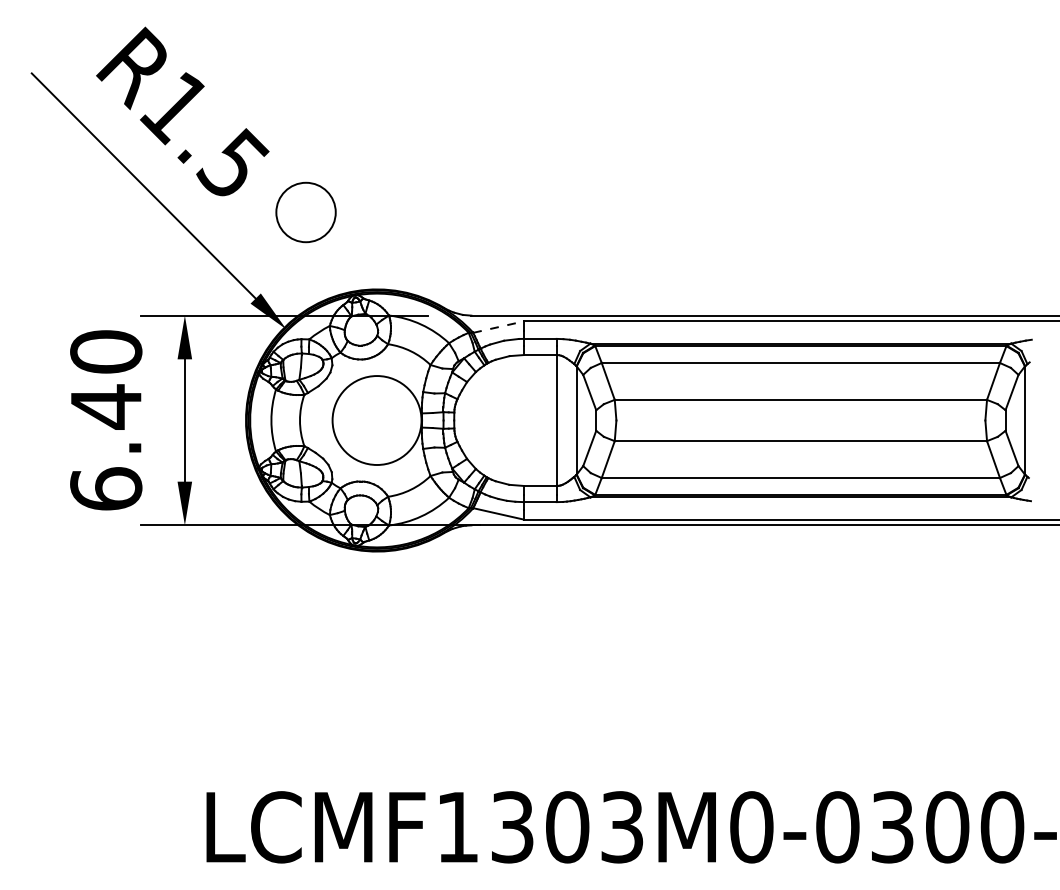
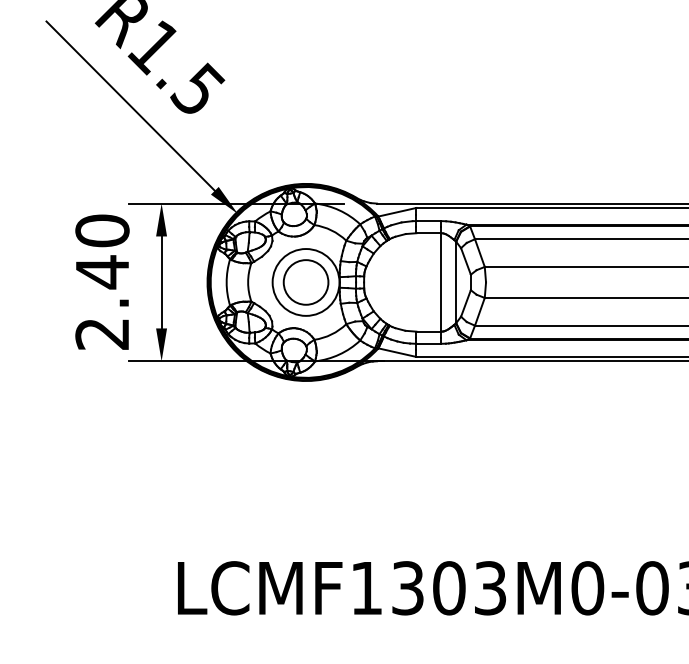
circle: (305, 212) -> (305, 282), moved
line: (498, 327) -> (397, 212), dashed -> solid
text: (106, 488) -> (102, 333), 6.40 -> 2.40

